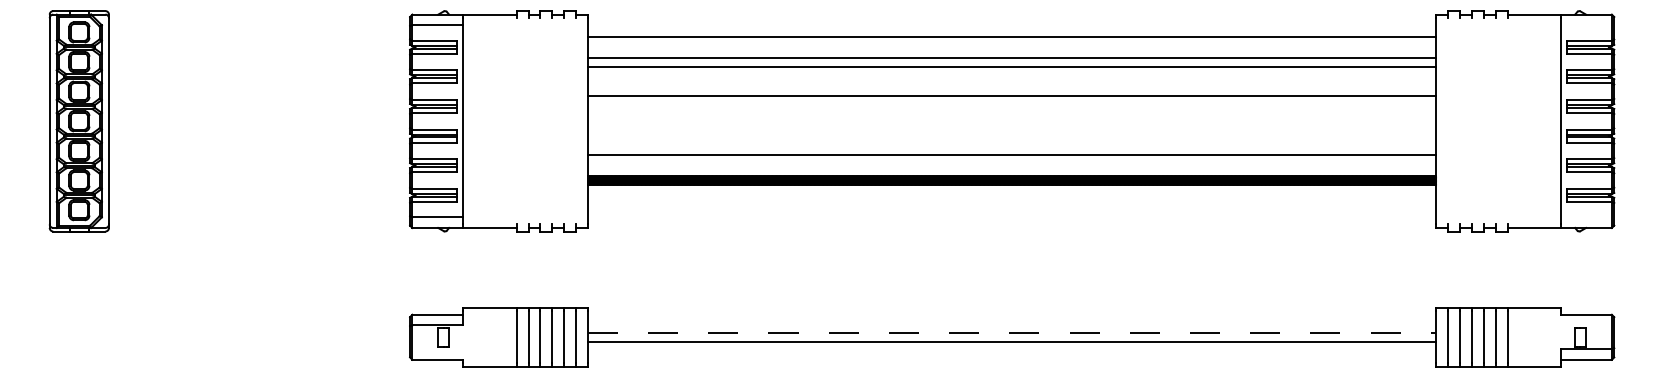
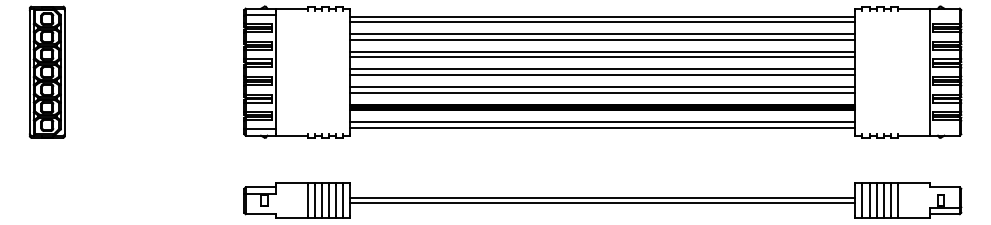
line: (1011, 27) -> (602, 16), added
line: (1011, 86) -> (602, 51), added
line: (1011, 116) -> (602, 69), added
line: (1011, 125) -> (602, 74), added
line: (1011, 147) -> (602, 87), added
line: (1011, 205) -> (602, 122), added
line: (1011, 214) -> (602, 127), added
line: (1011, 333) -> (602, 198), dashed -> solid

